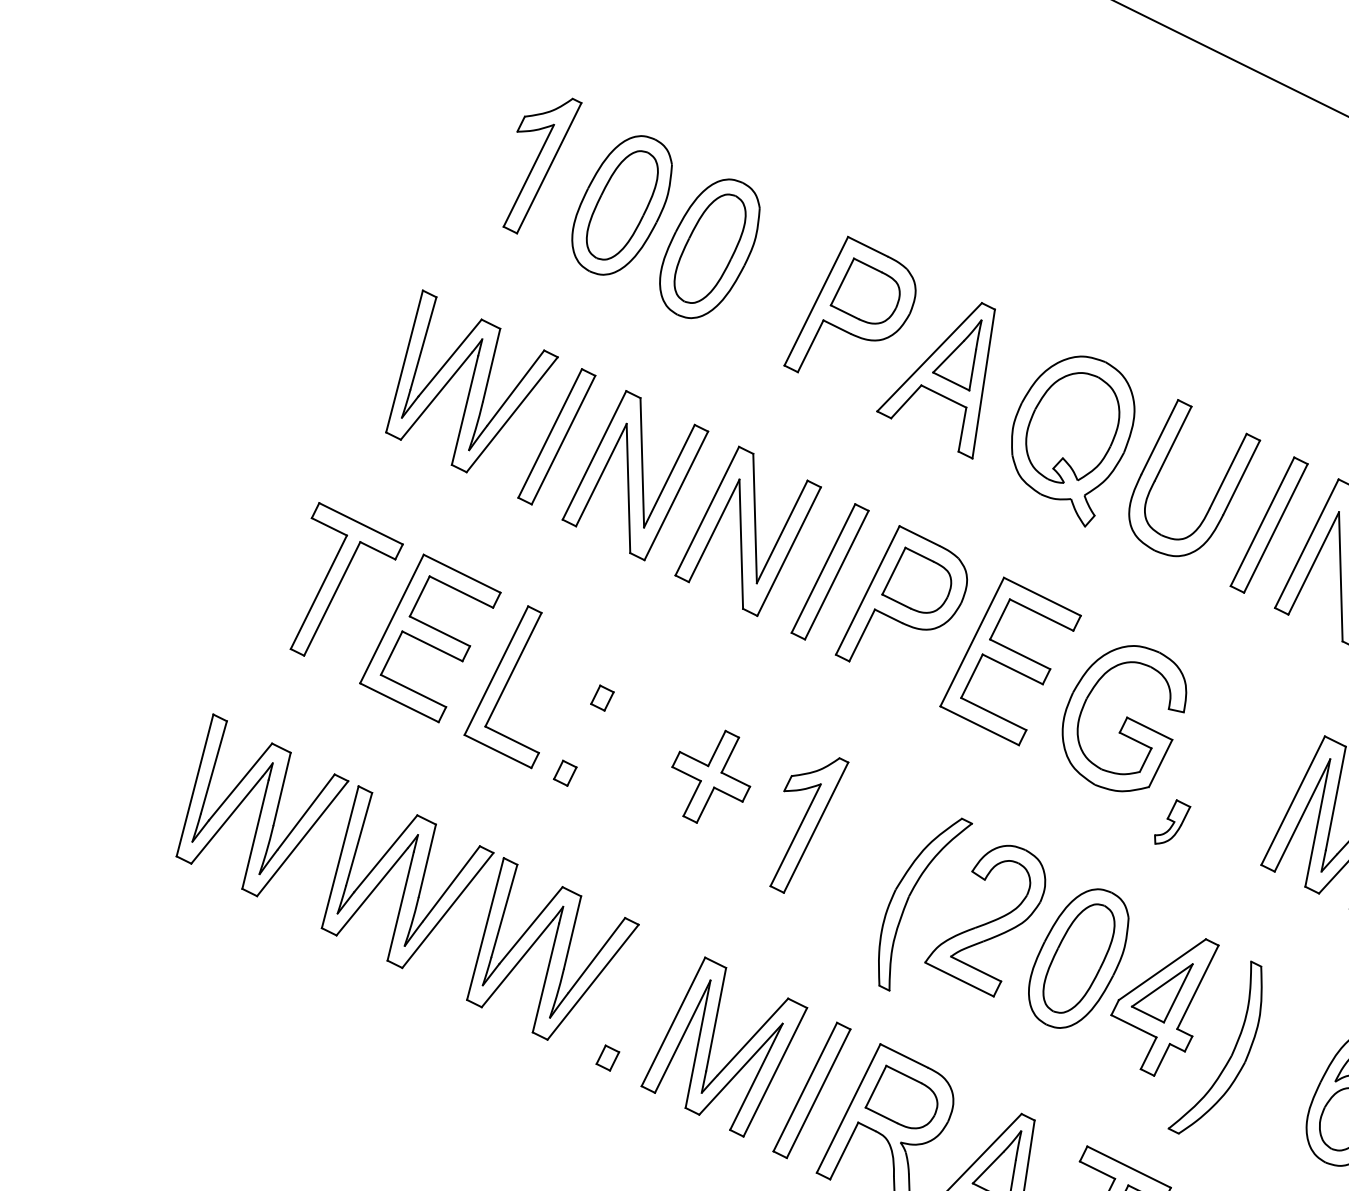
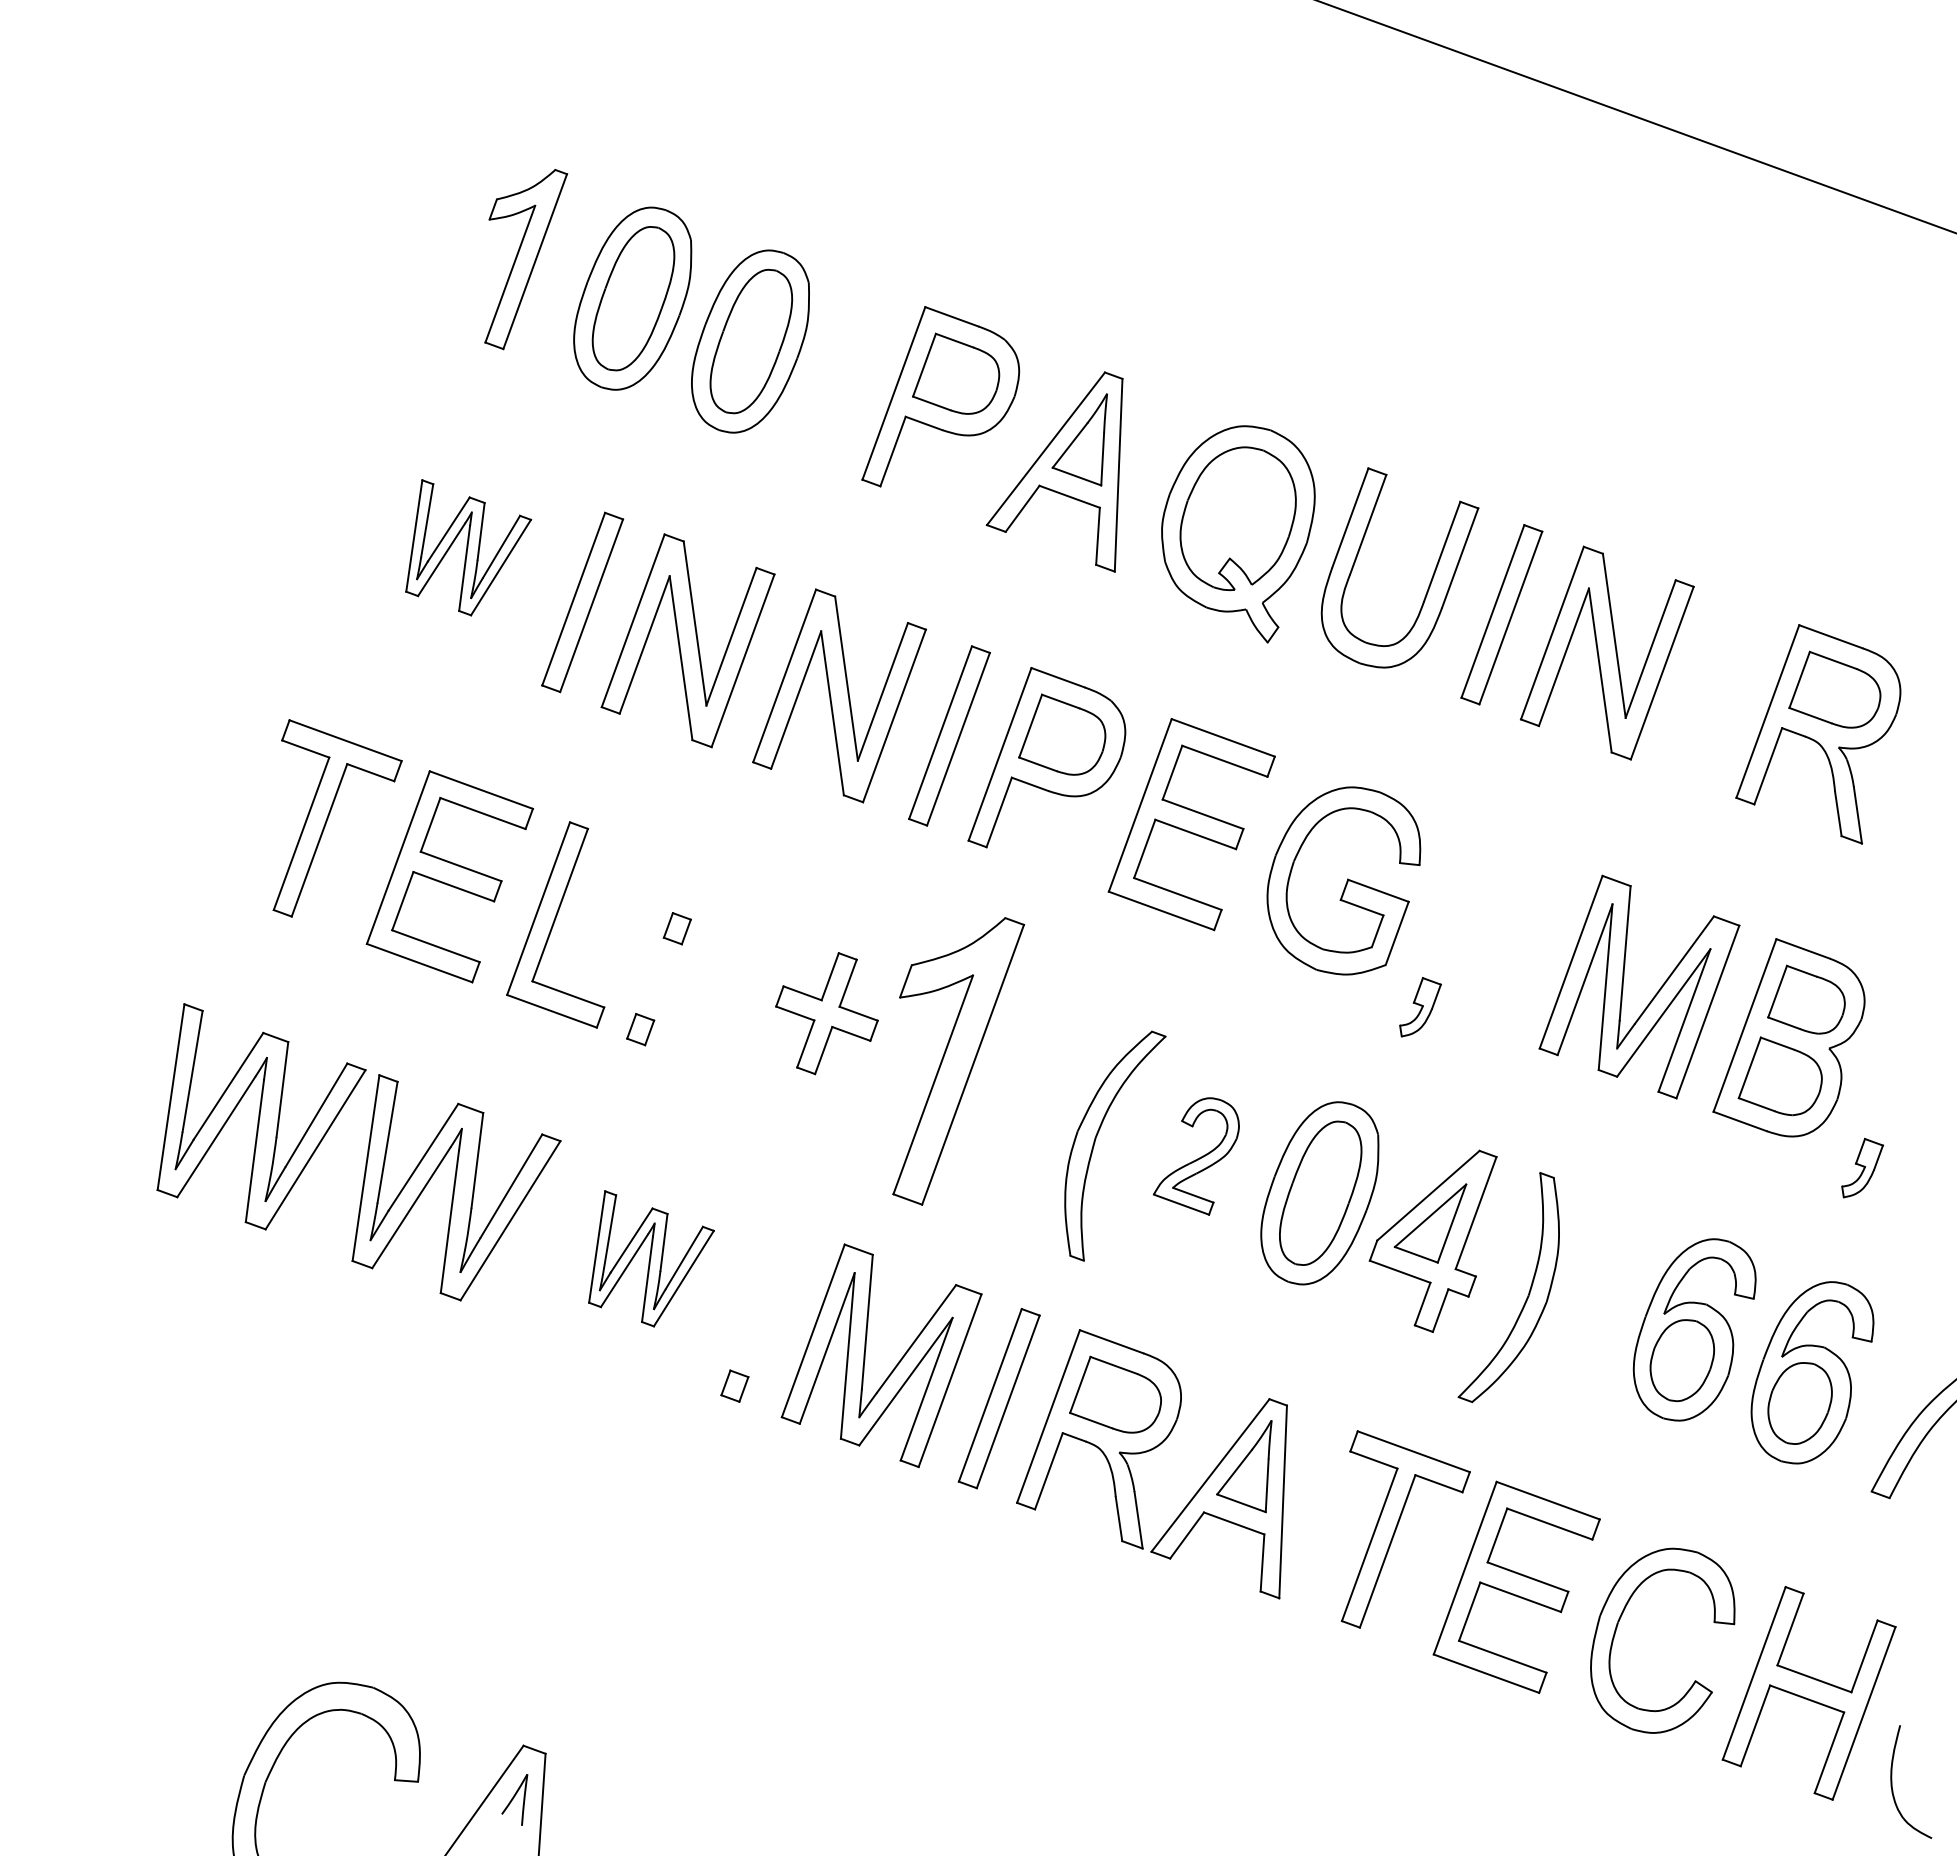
part: (472, 384) -> (468, 547), size x0.6
part: (809, 825) -> (958, 1061), size x1.6
part: (985, 919) -> (1196, 1156), size x0.6
part: (554, 951) -> (651, 1258), size x0.6

